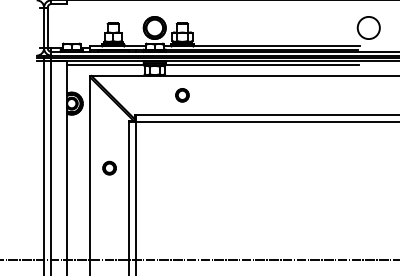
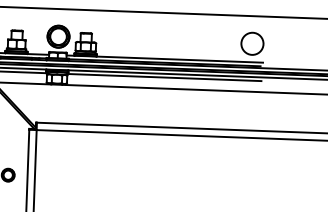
circle: (368, 27) -> (252, 43), moved
part: (182, 95) -> (83, 105), removed

